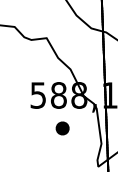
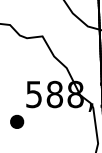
part: (62, 128) -> (16, 121), moved

